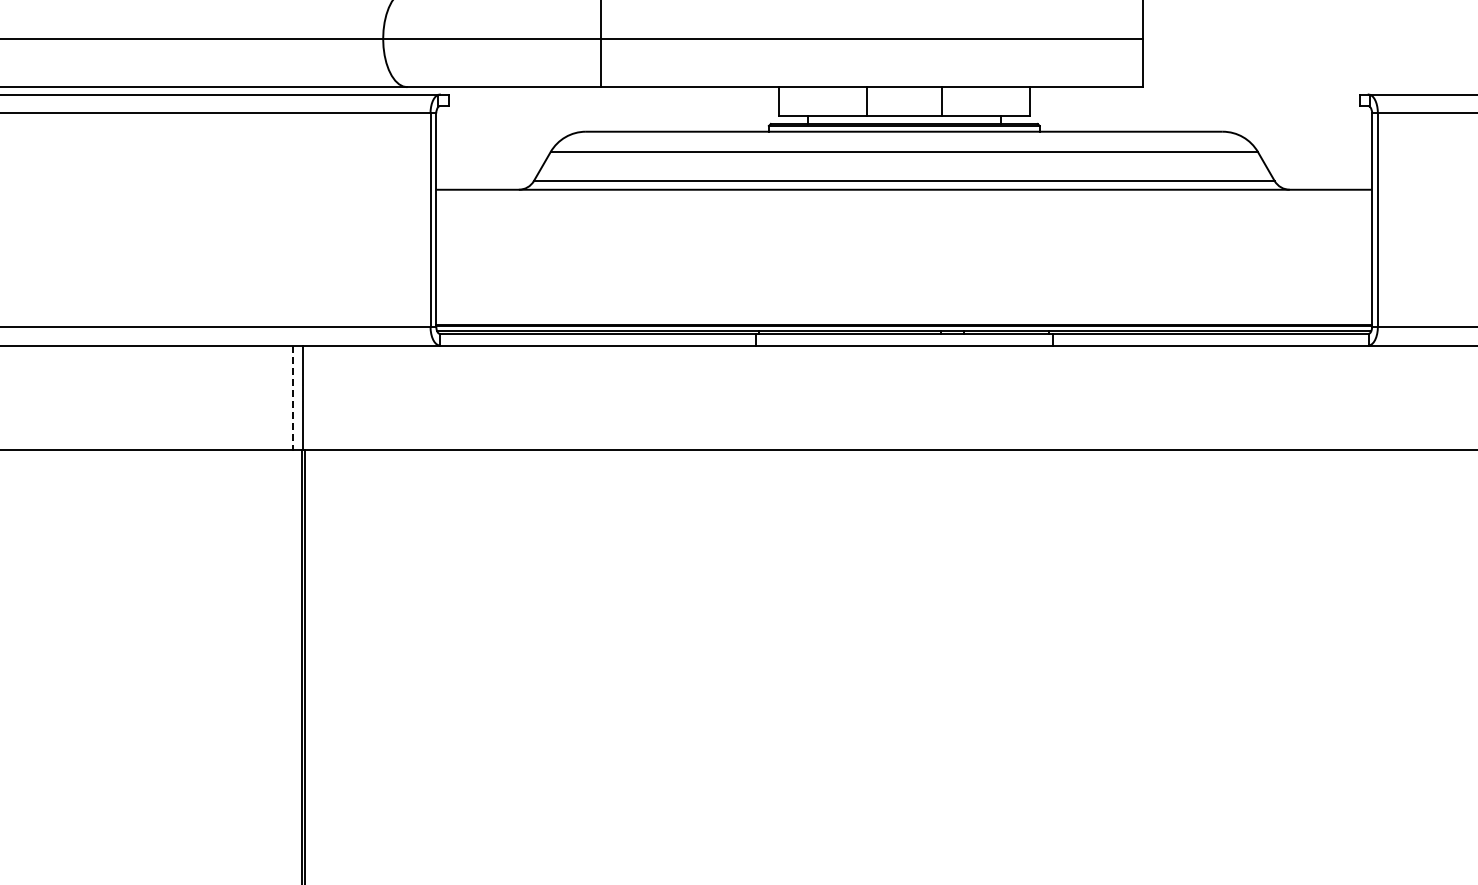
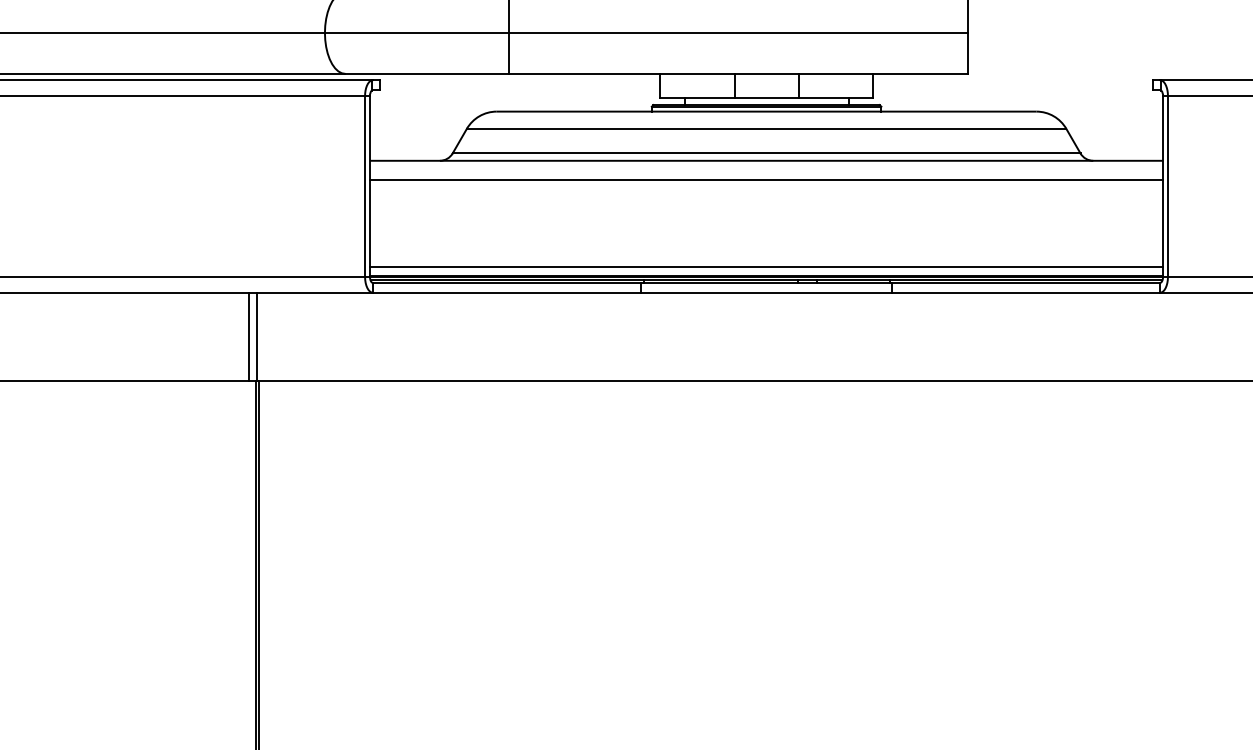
line: (904, 212) -> (766, 180), added
line: (904, 315) -> (766, 267), added
line: (293, 398) -> (248, 337), dashed -> solid

